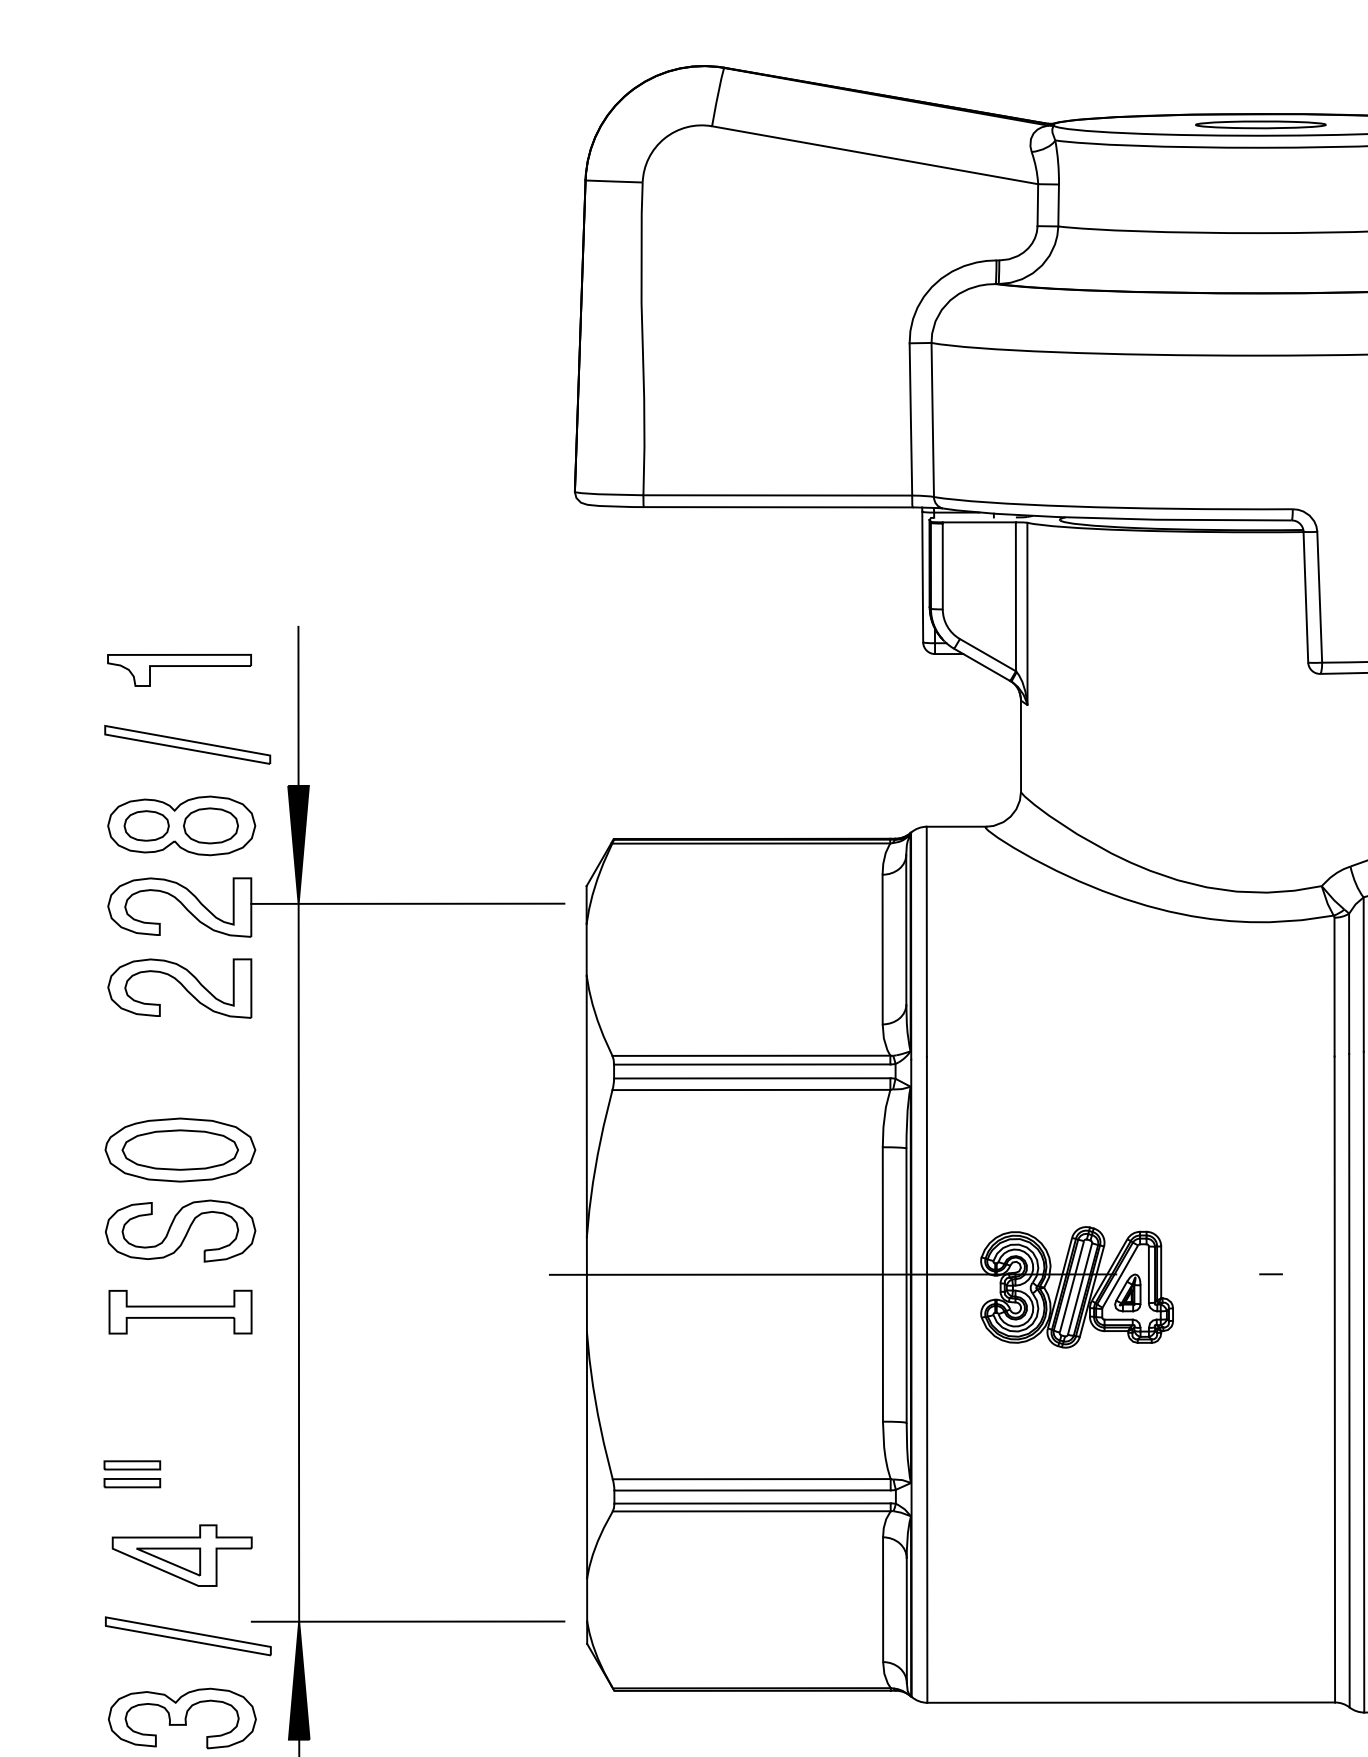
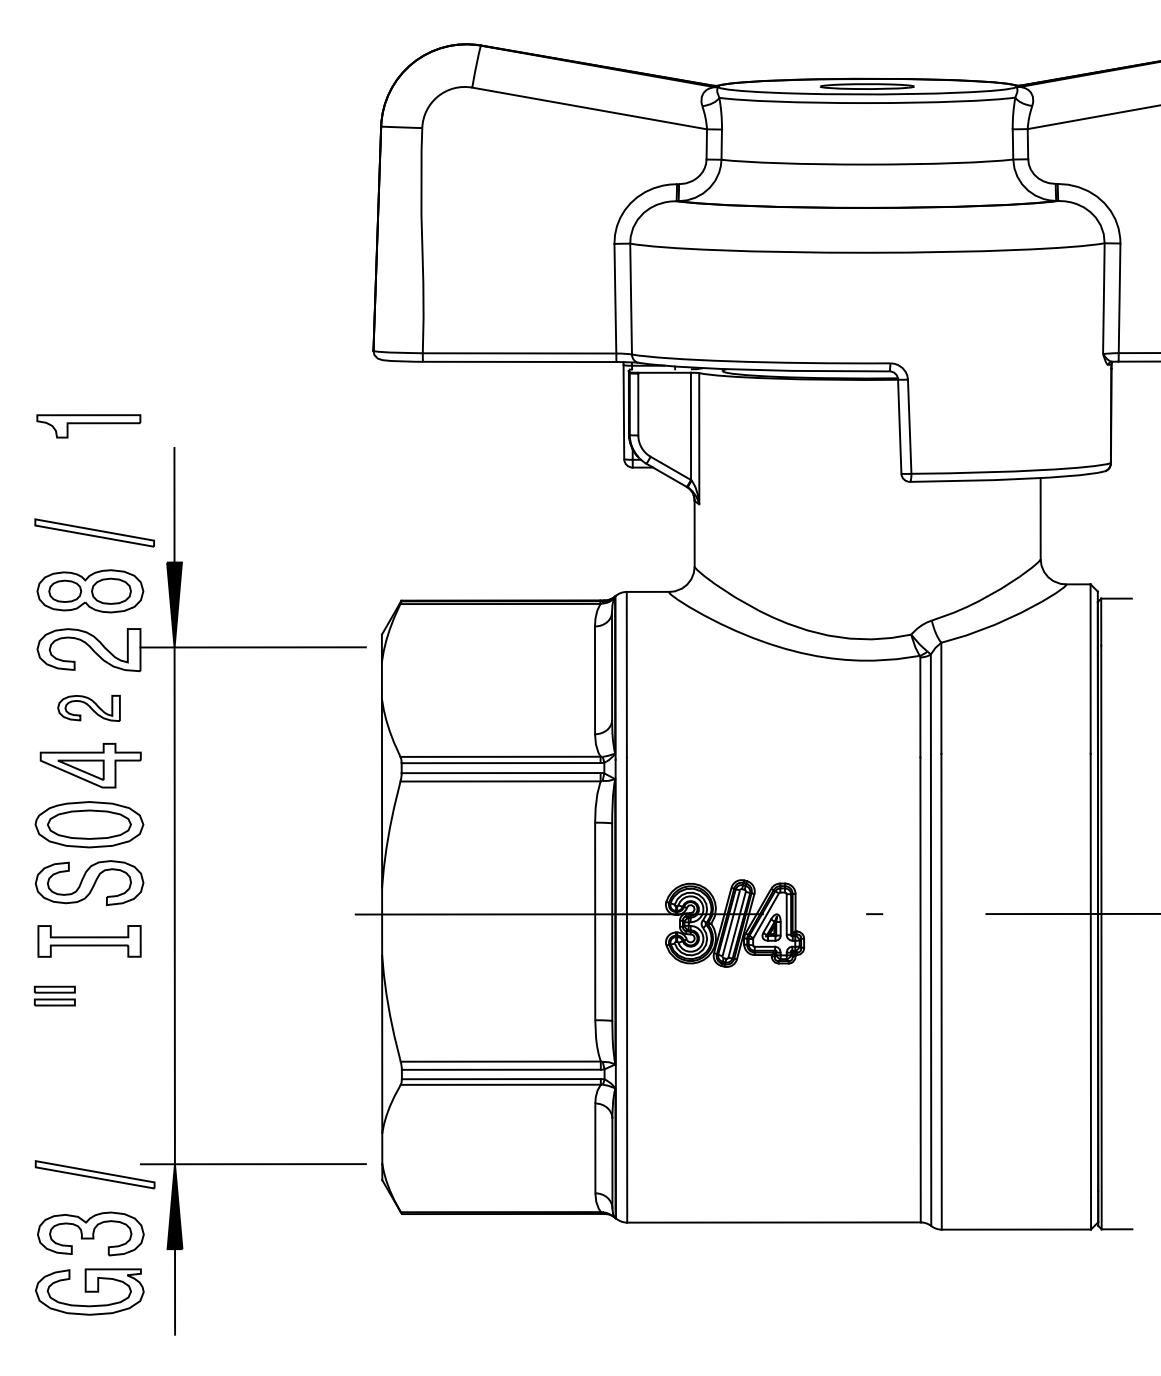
part: (179, 670) -> (88, 426), moved
part: (179, 988) -> (88, 708), size x0.6
part: (131, 1473) -> (54, 995), moved
part: (181, 1555) -> (90, 765), moved

